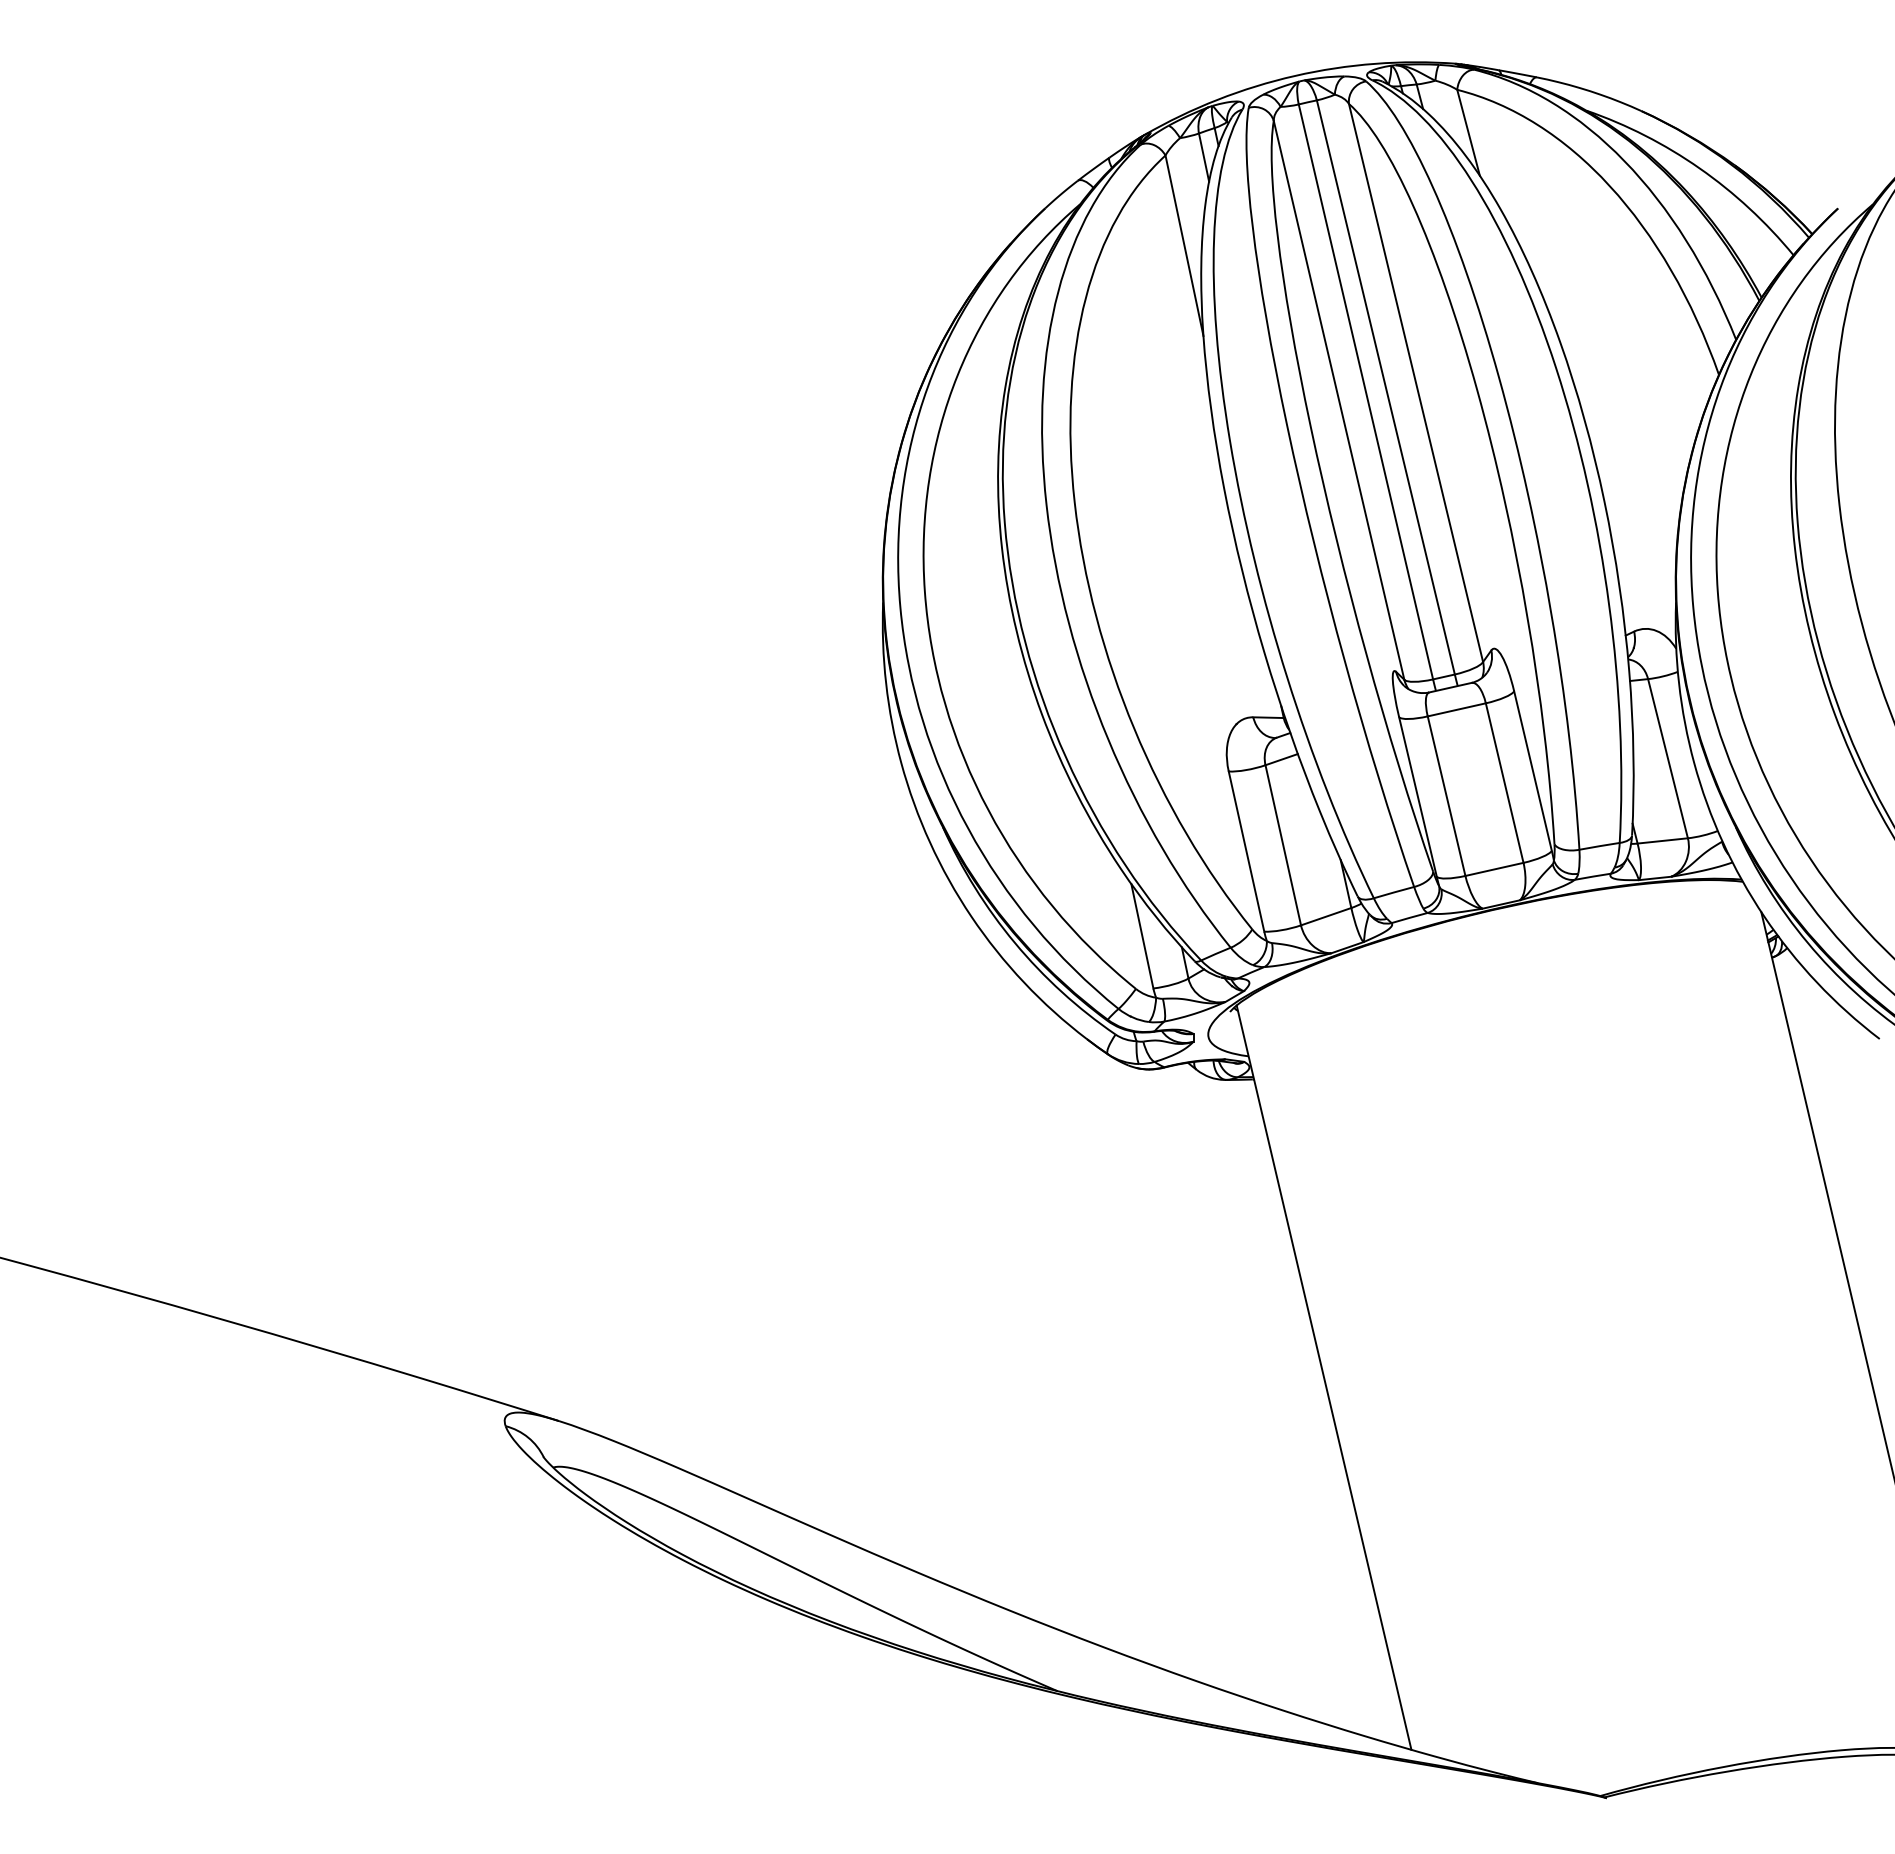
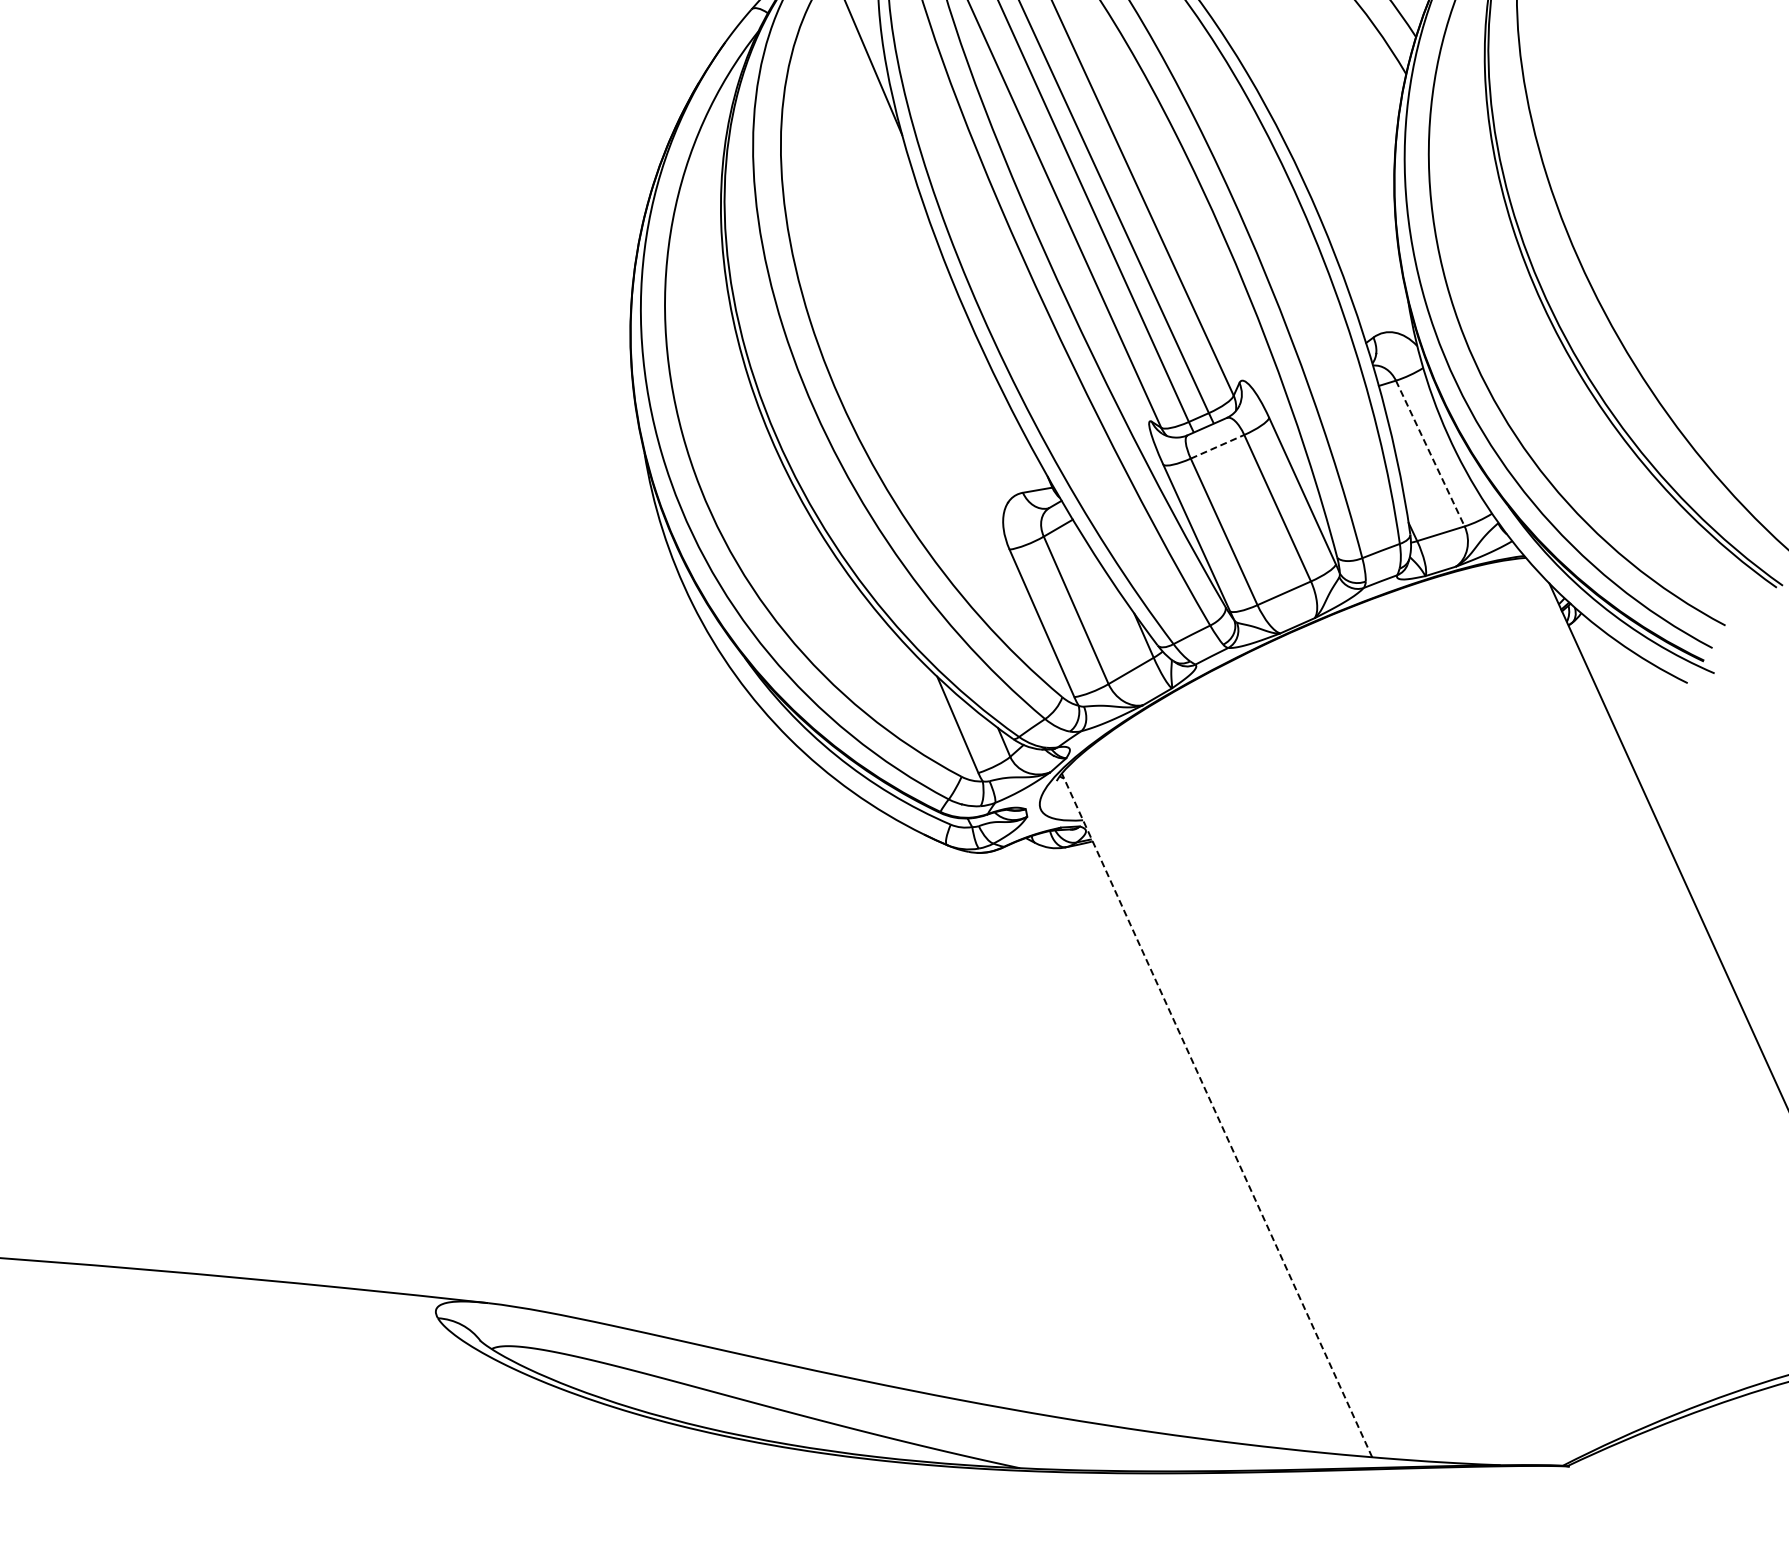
line: (1456, 709) -> (1217, 446), solid -> dashed
line: (1668, 759) -> (1430, 454), solid -> dashed
line: (1323, 1377) -> (1216, 1115), solid -> dashed

